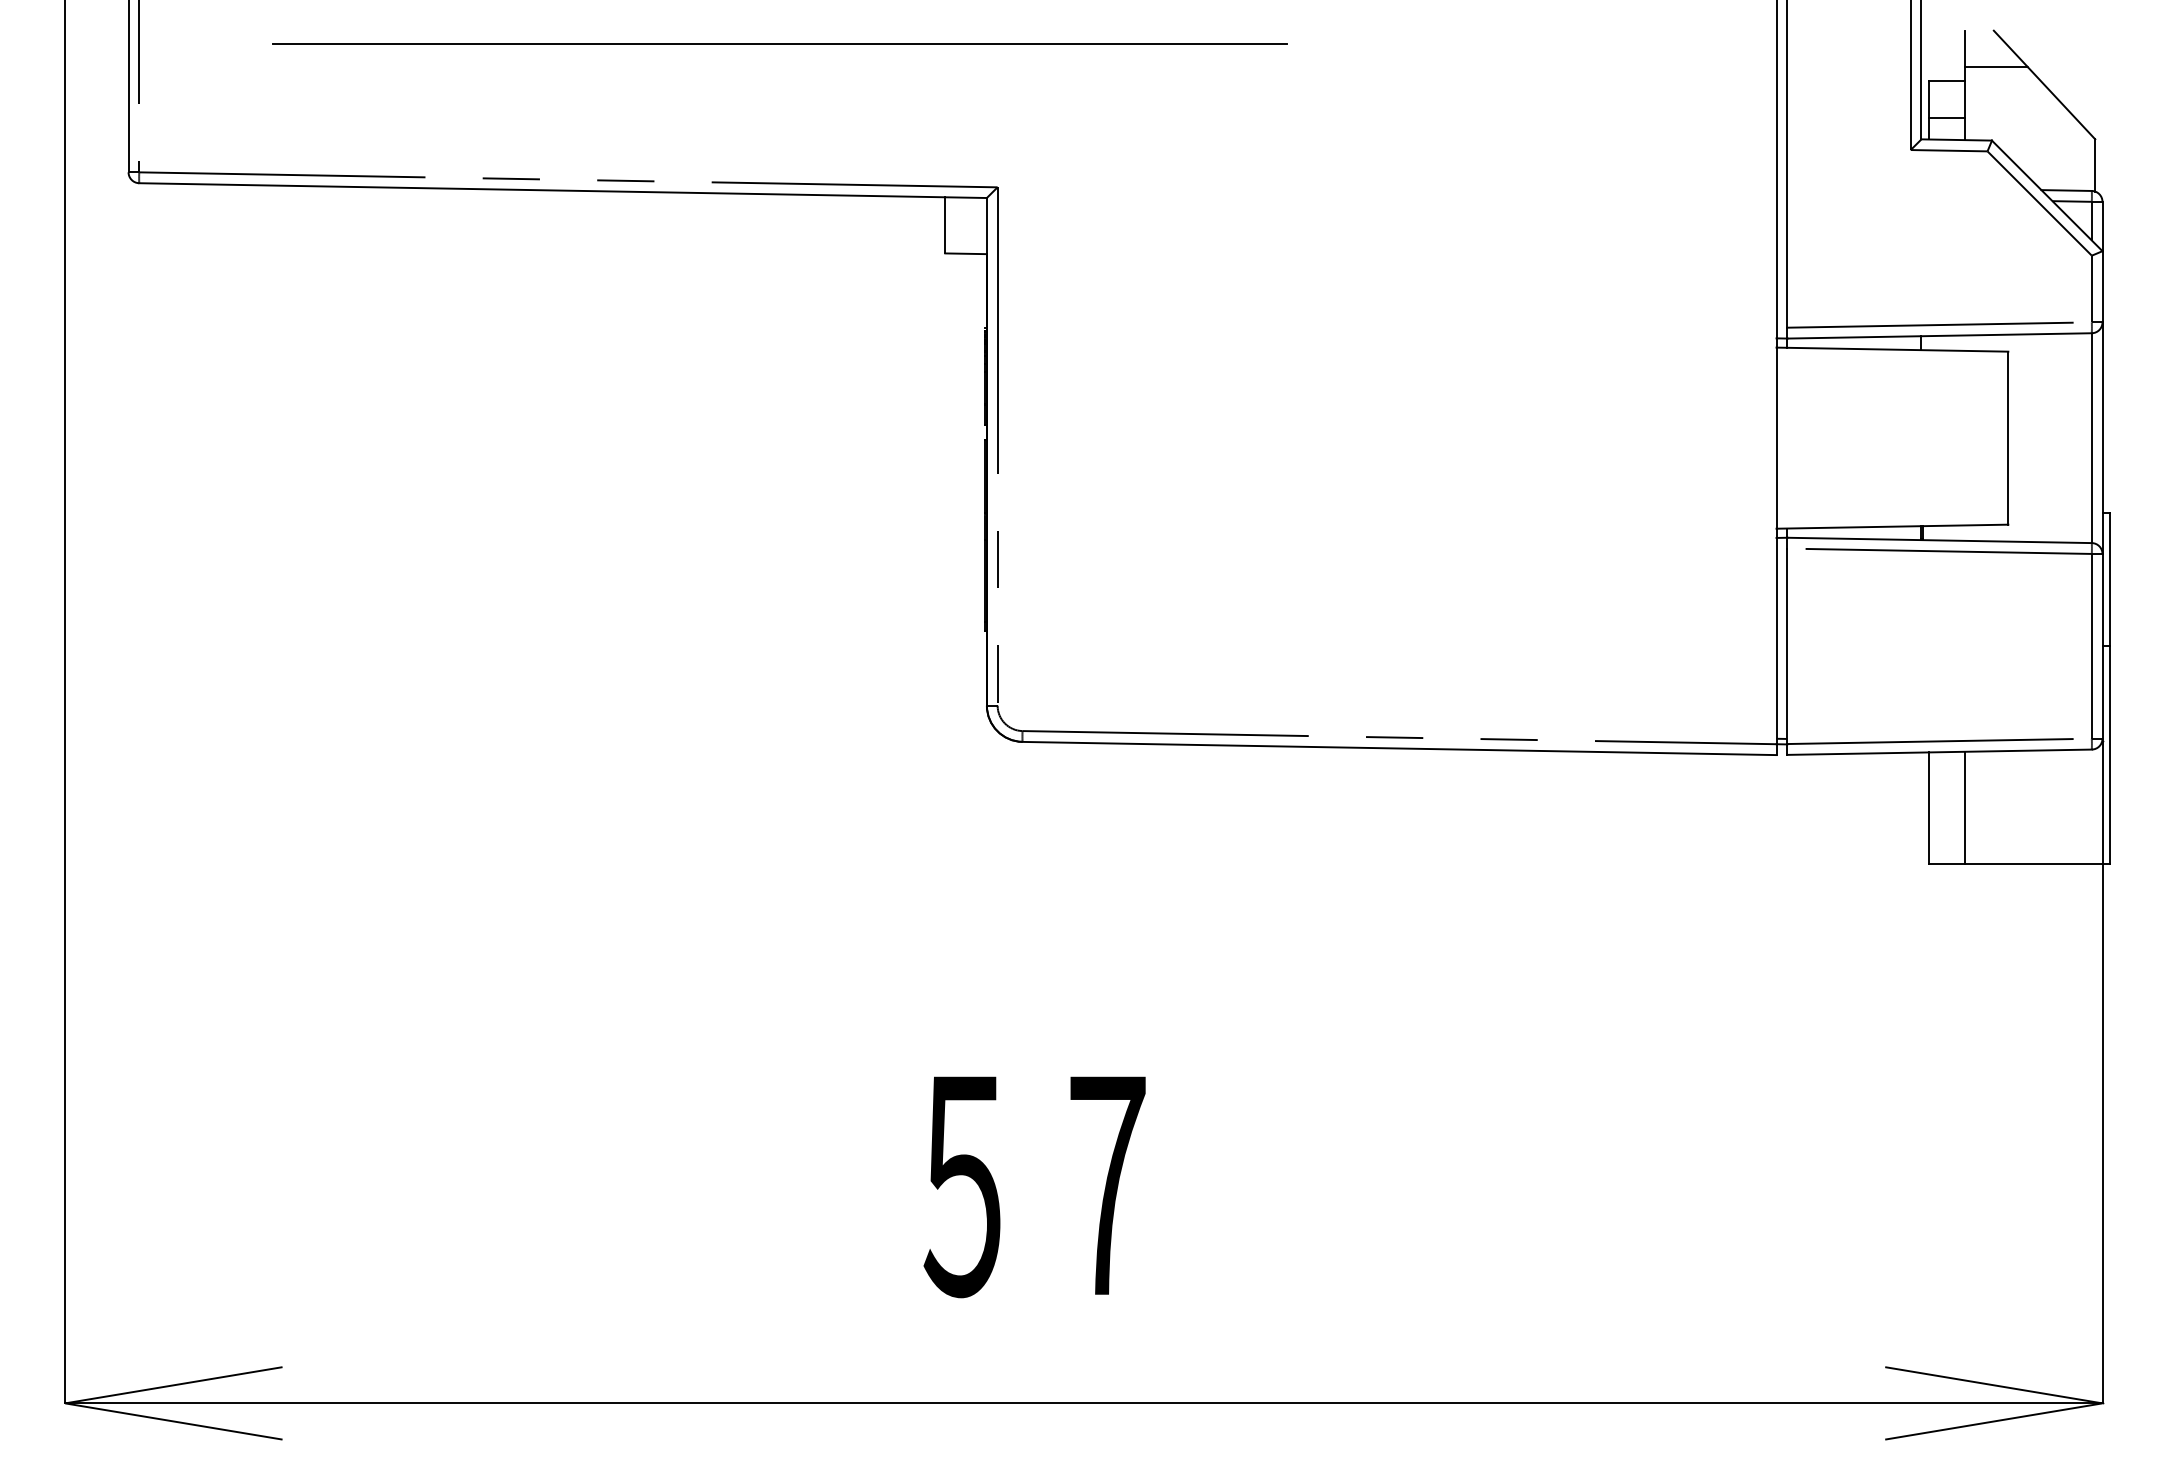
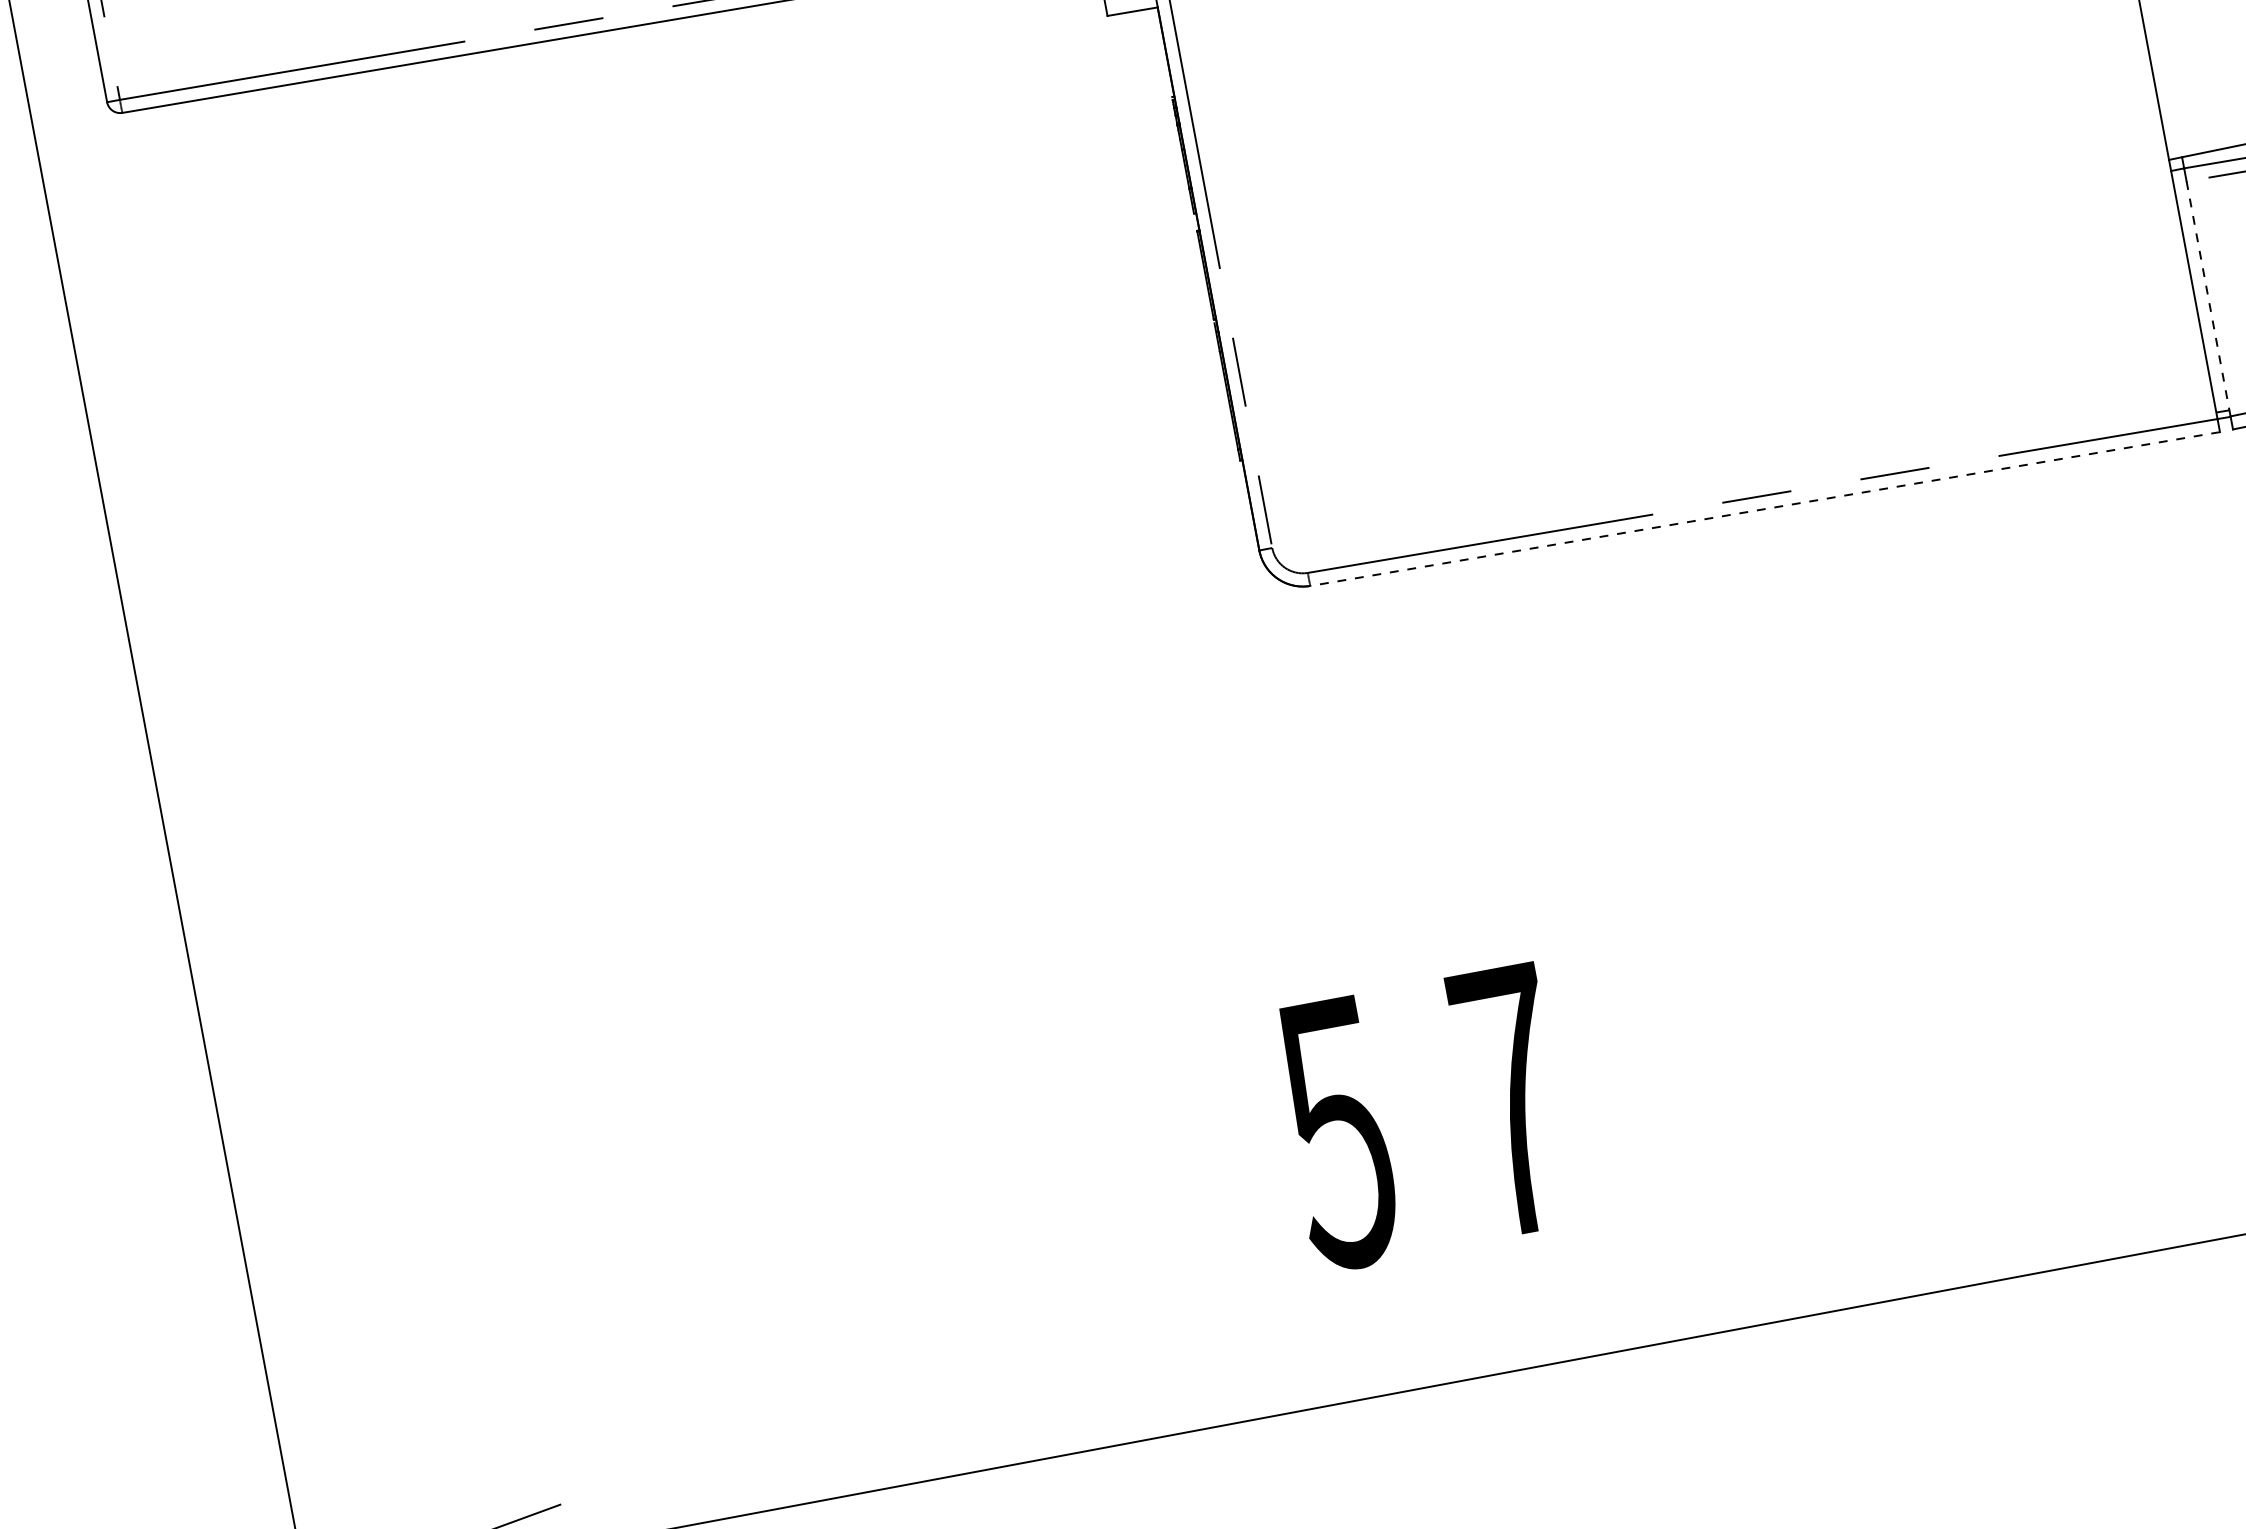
line: (1787, 646) -> (2208, 299), solid -> dashed
line: (1399, 748) -> (1765, 509), solid -> dashed

